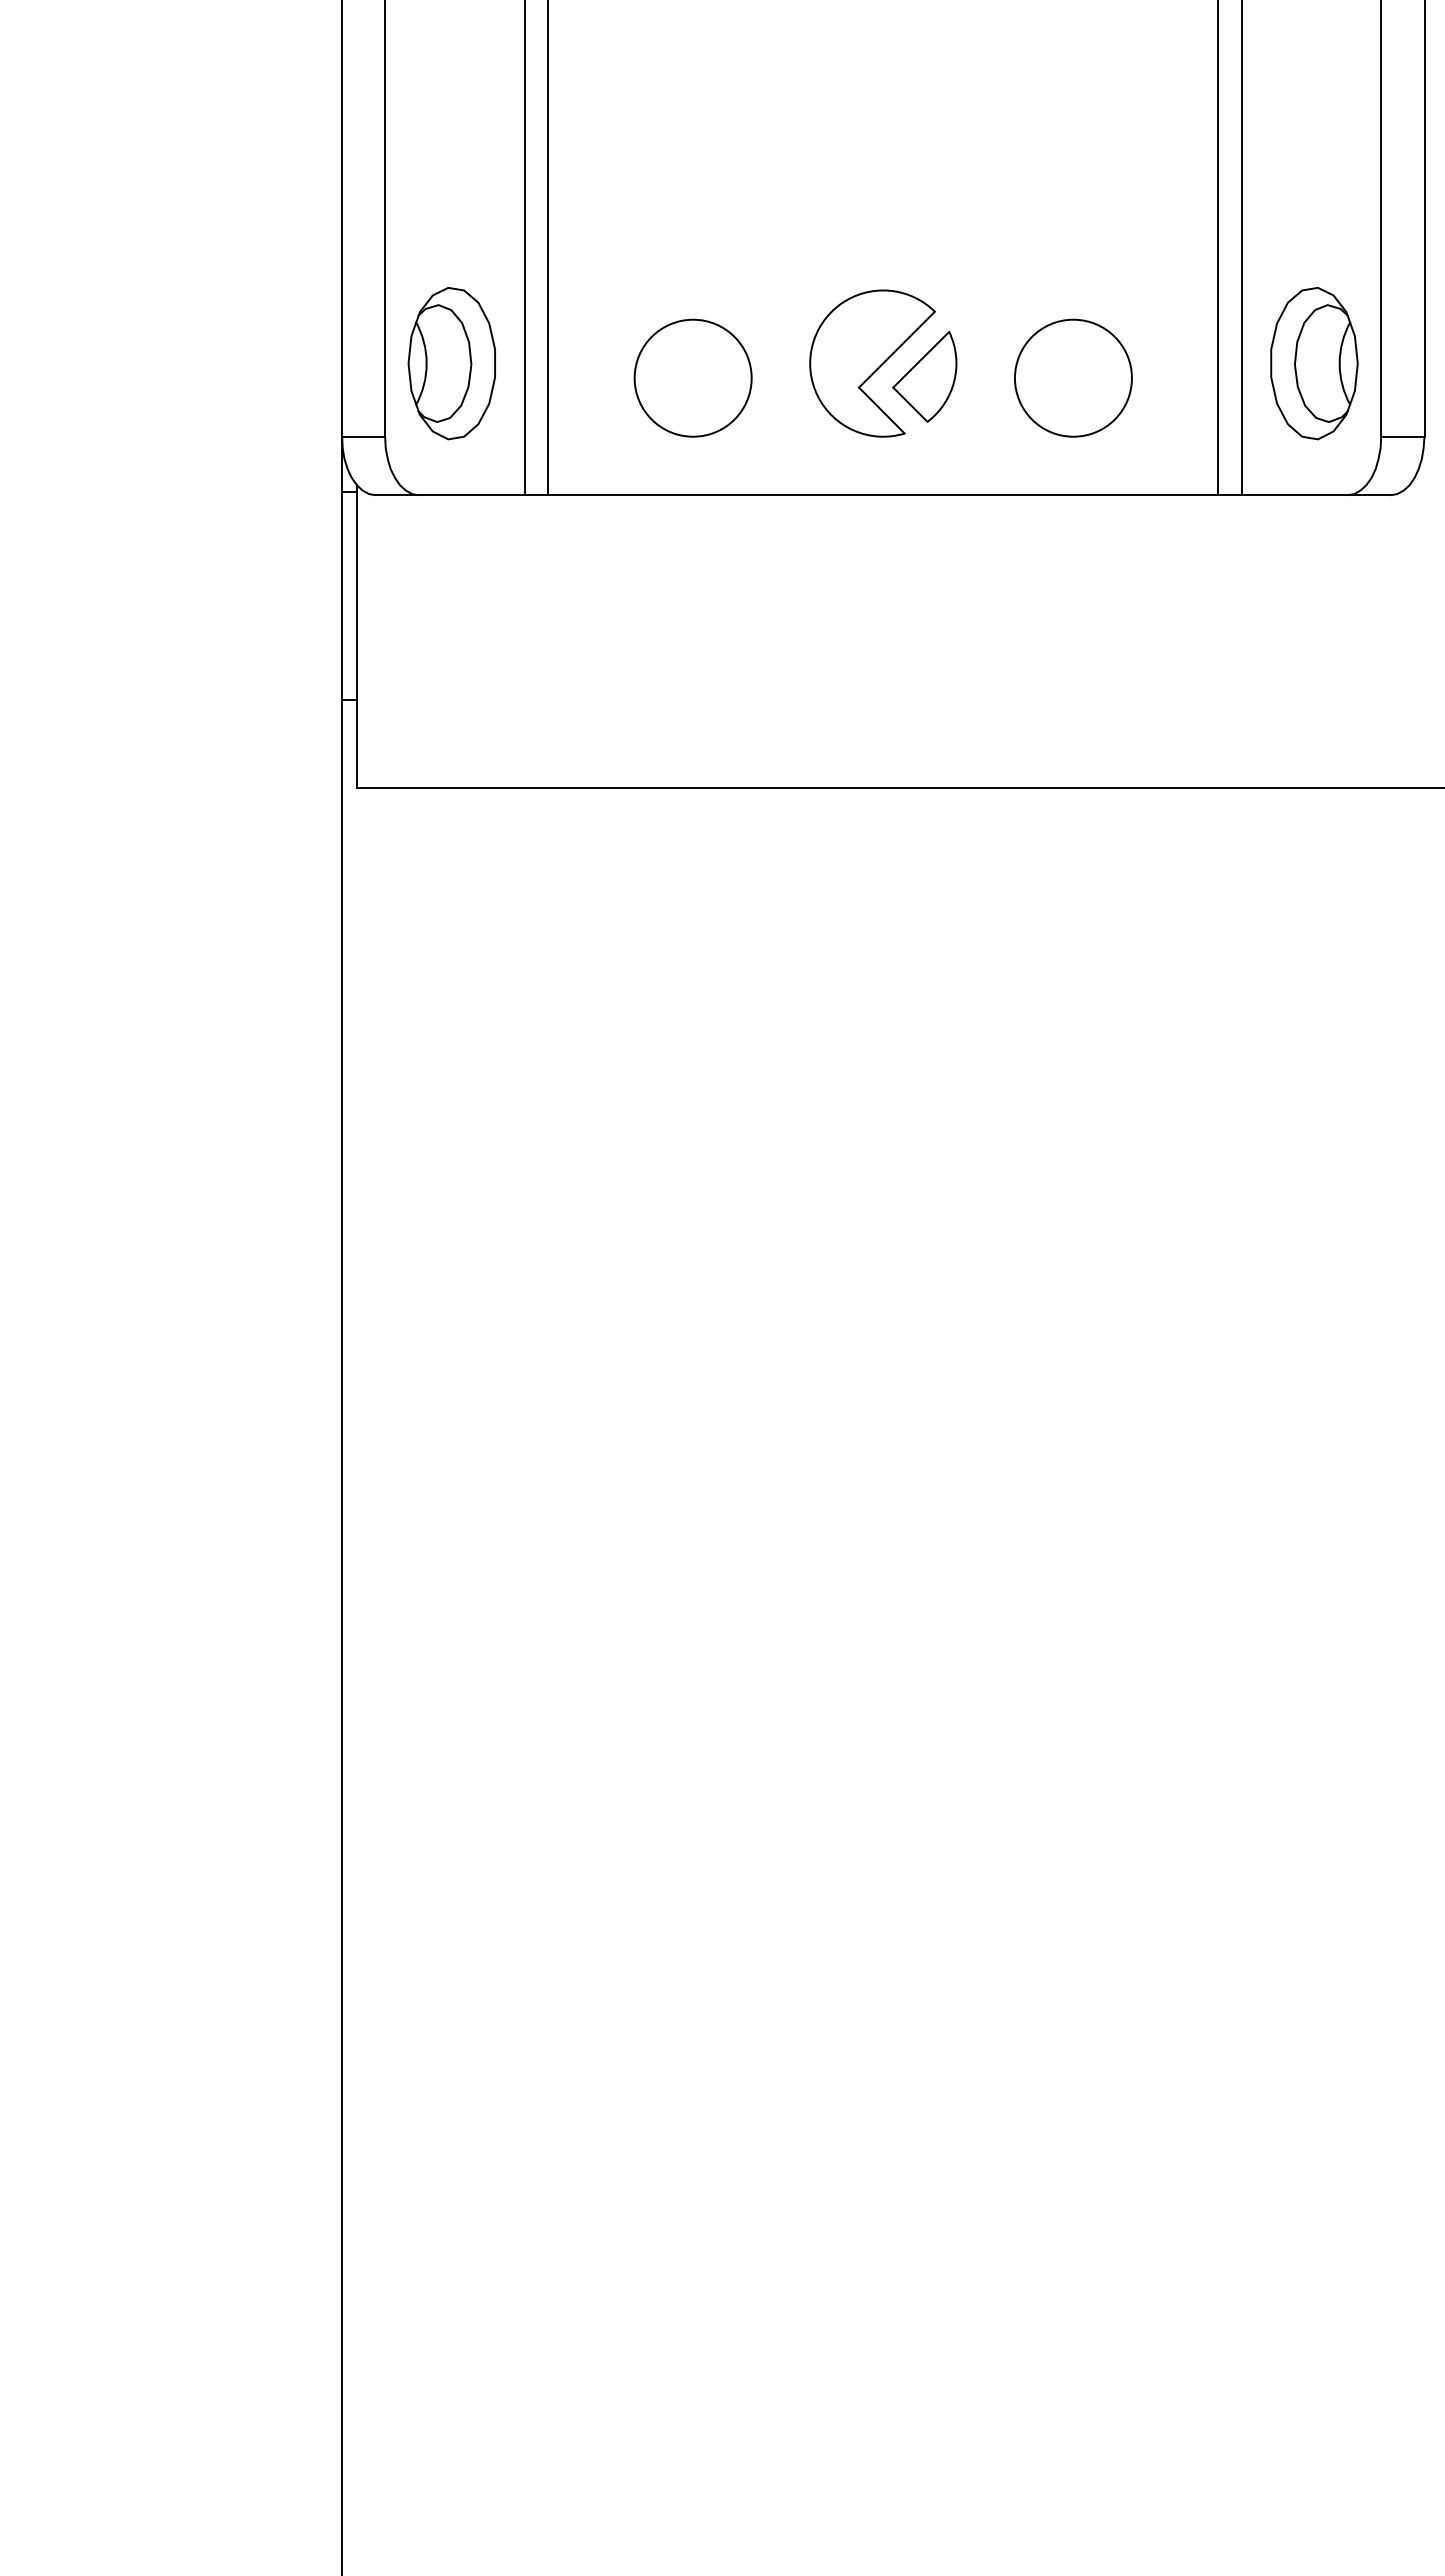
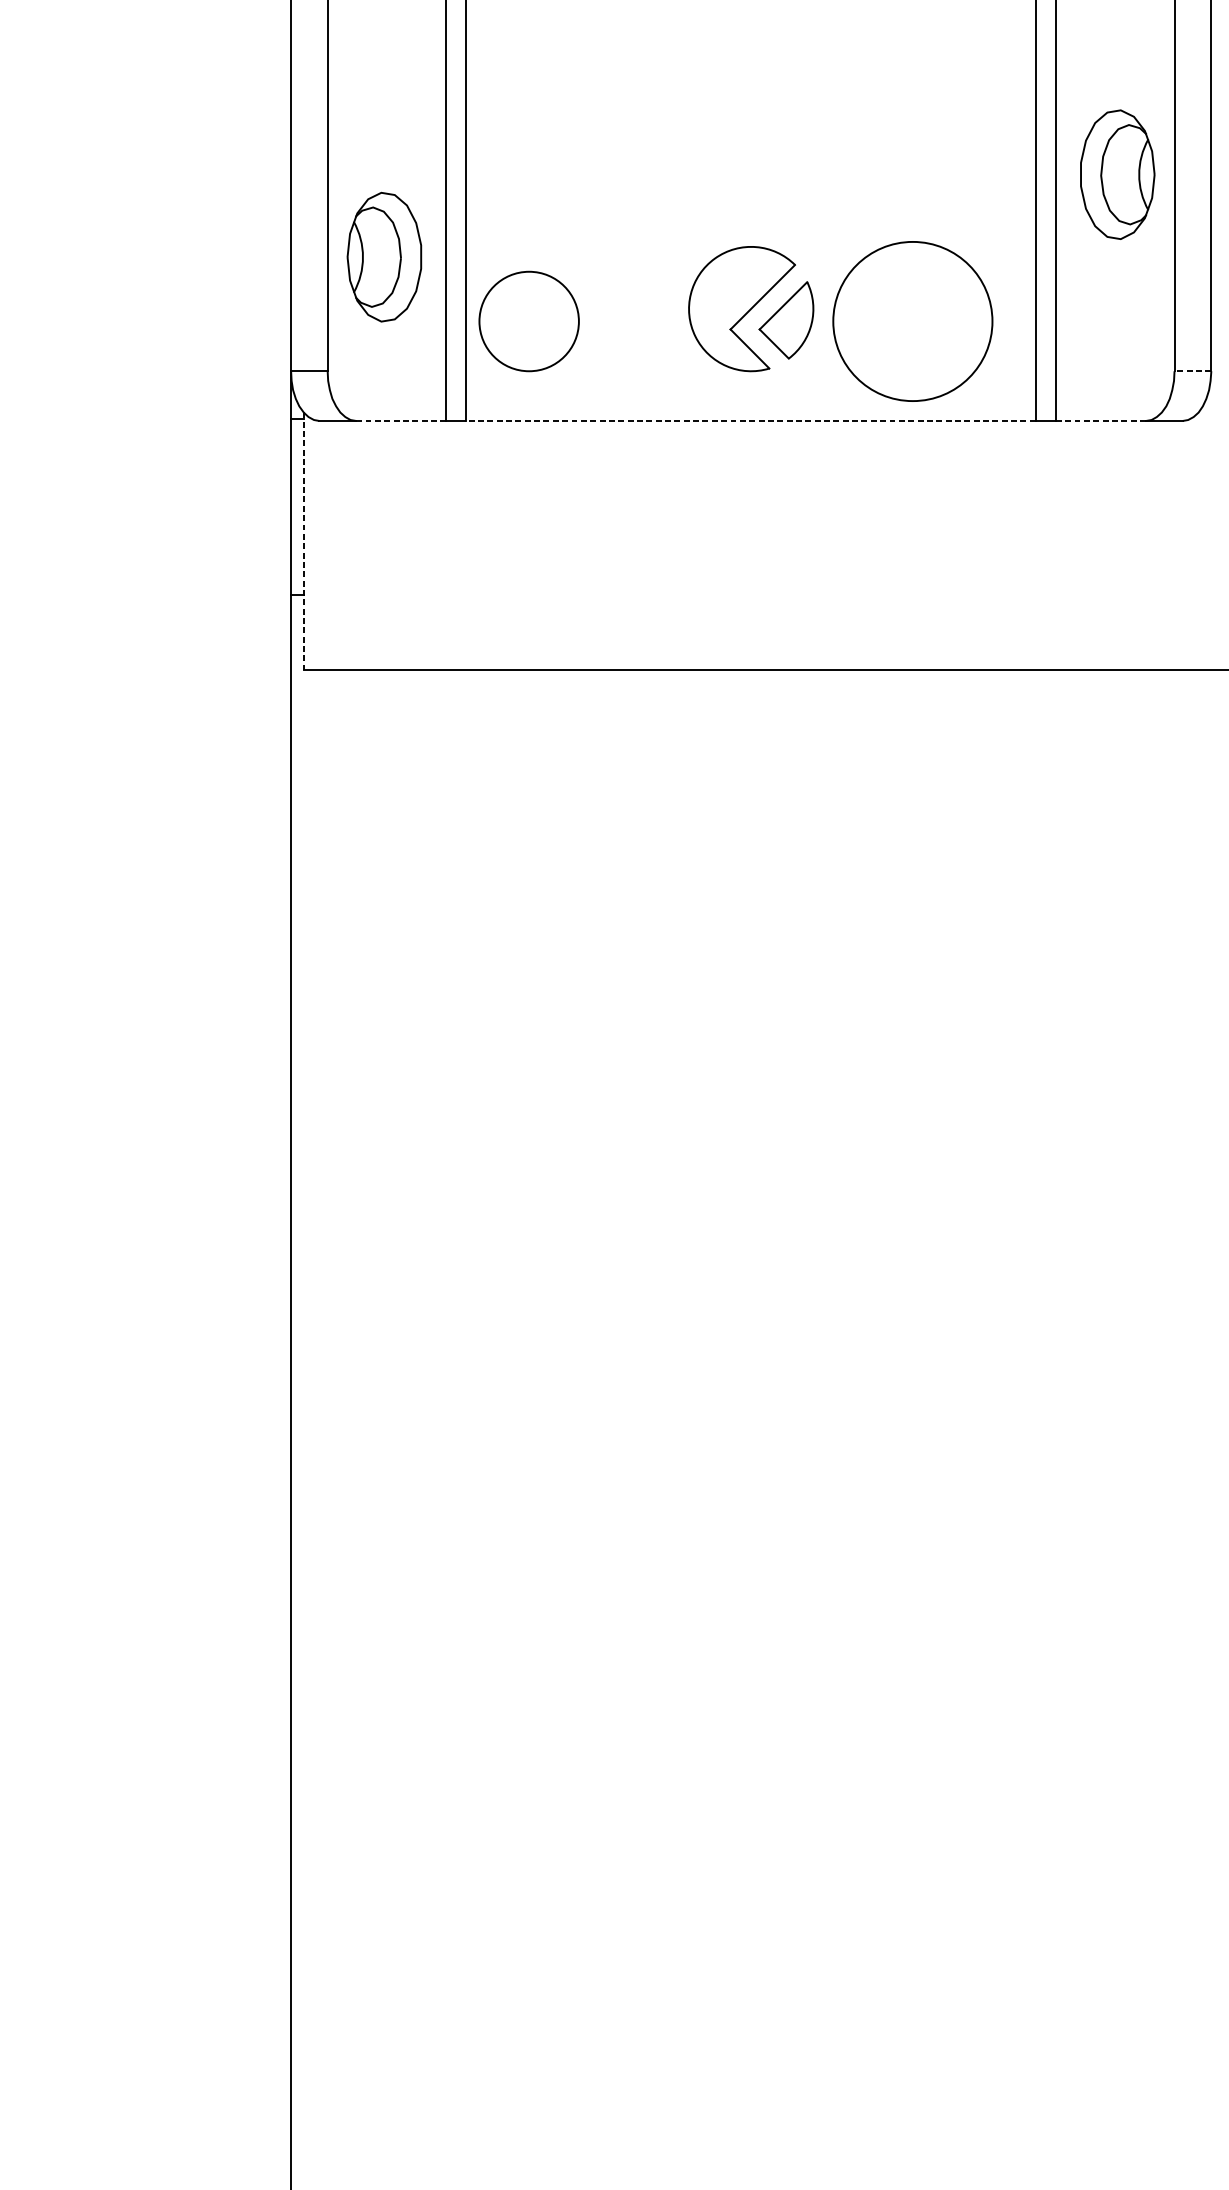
part: (451, 363) -> (384, 257), moved
part: (1314, 363) -> (1117, 174), moved
circle: (692, 377) -> (528, 320), moved
circle: (1072, 377) -> (912, 320), size x1.6
line: (1402, 436) -> (1192, 371), solid -> dashed
line: (471, 495) -> (401, 421), solid -> dashed
line: (883, 495) -> (751, 421), solid -> dashed
line: (1294, 495) -> (1100, 421), solid -> dashed
line: (356, 636) -> (303, 541), solid -> dashed

